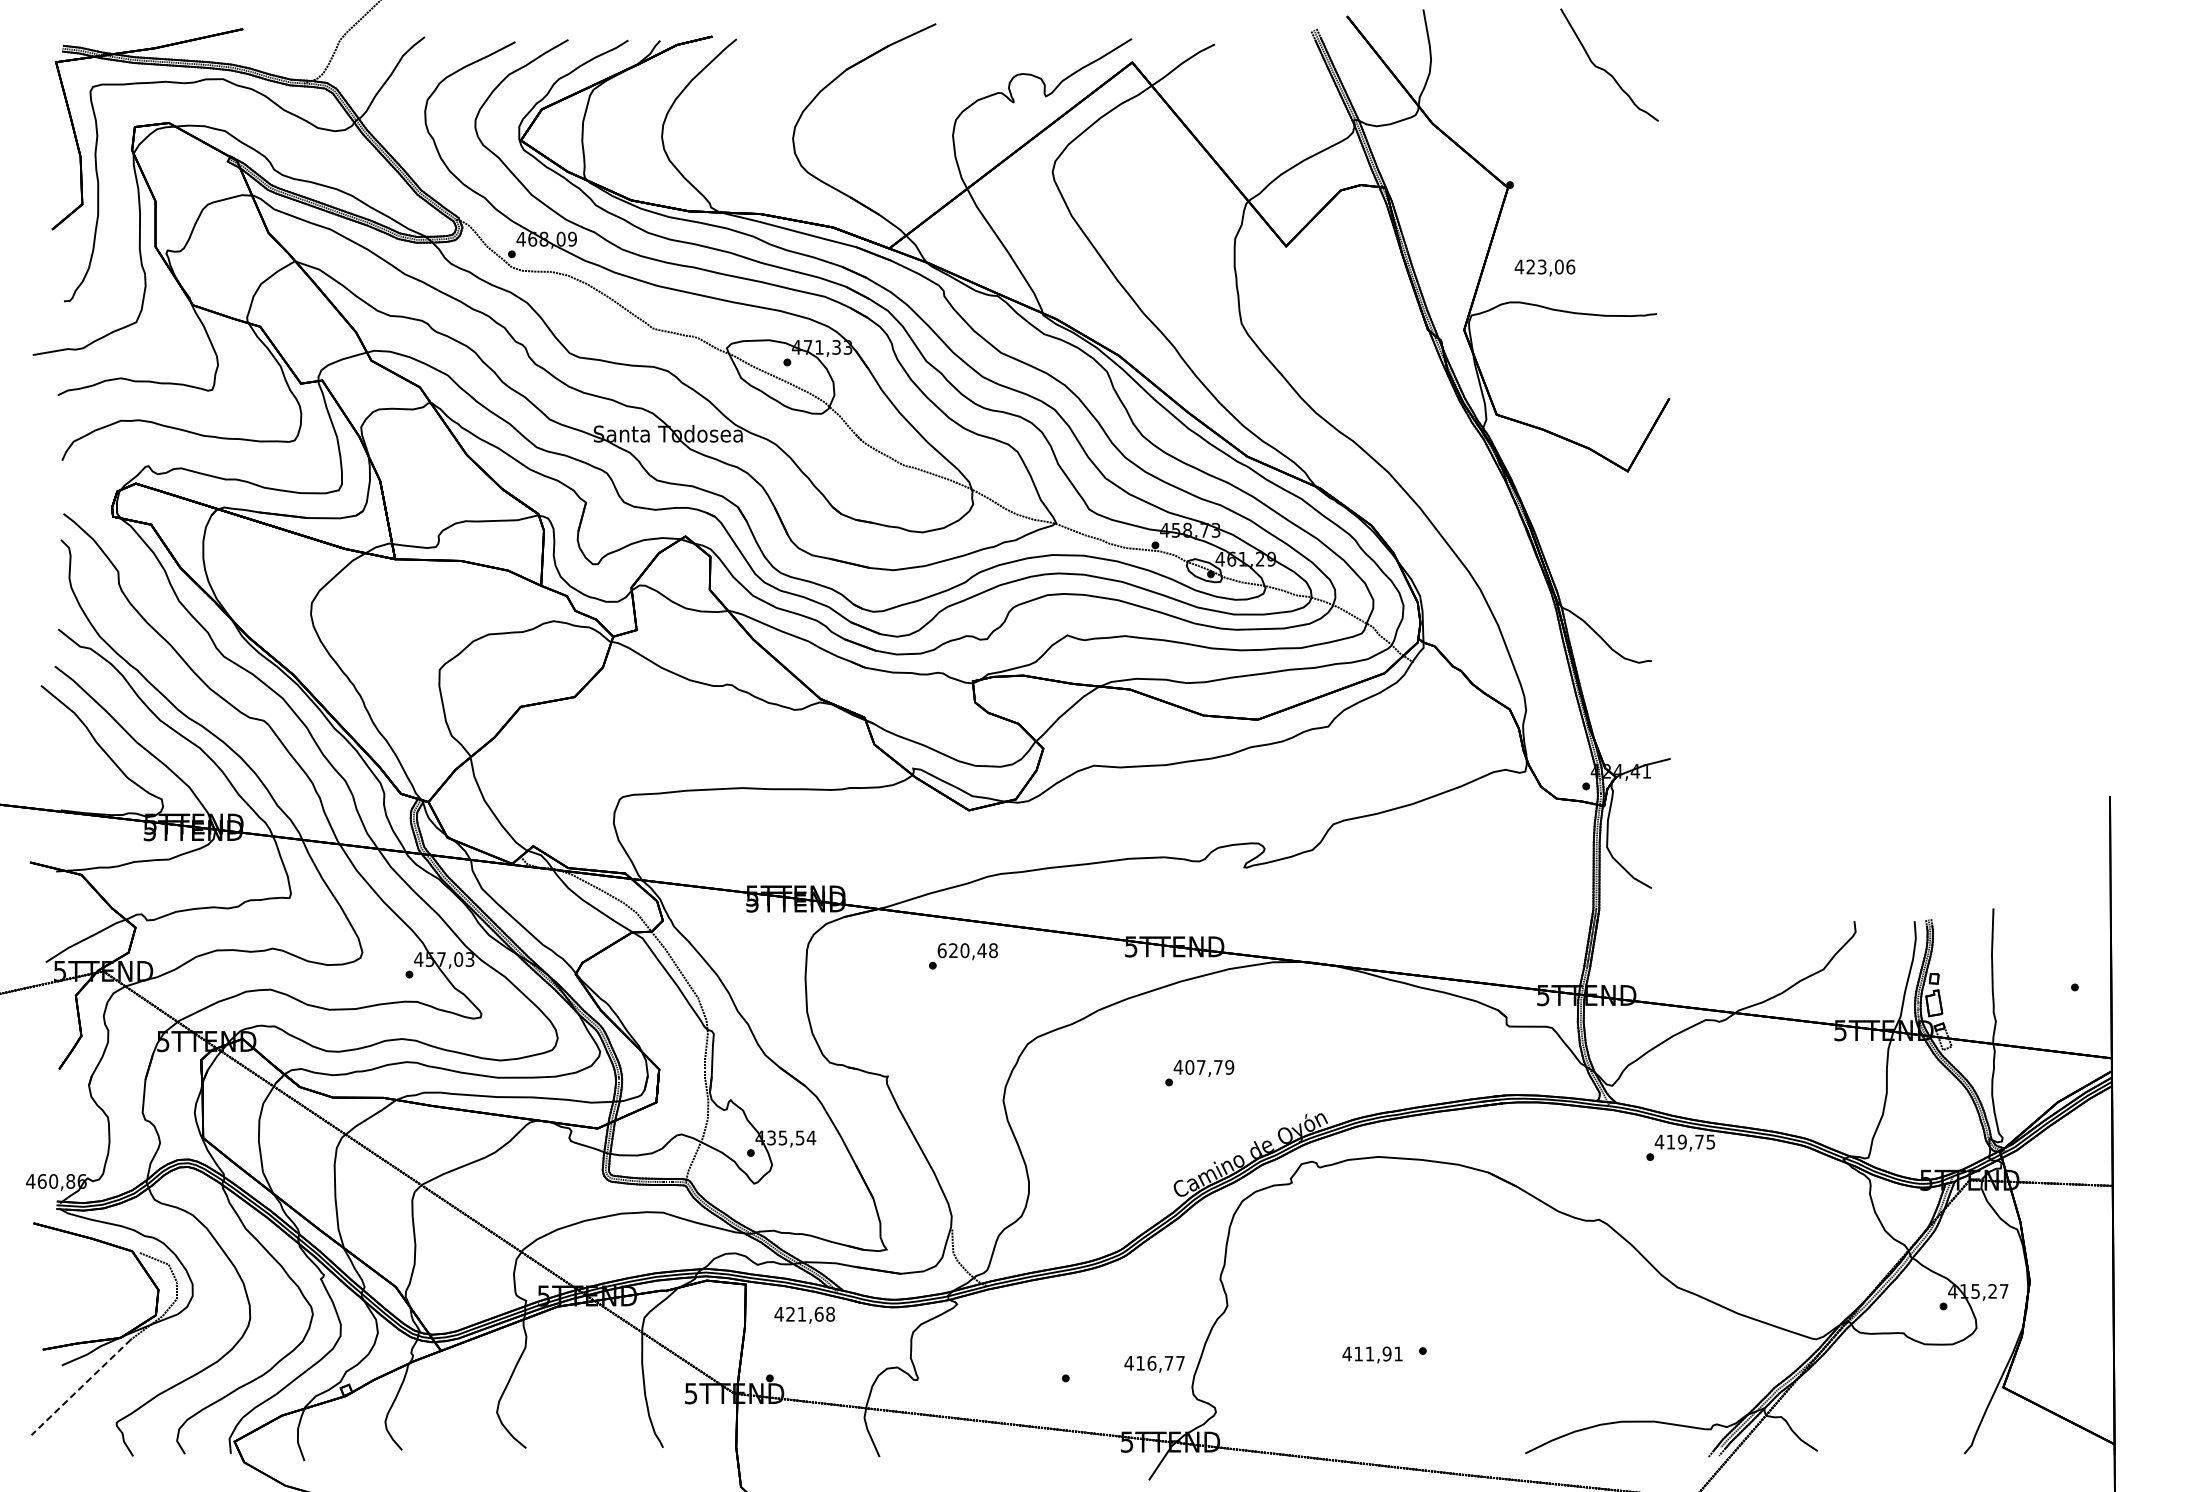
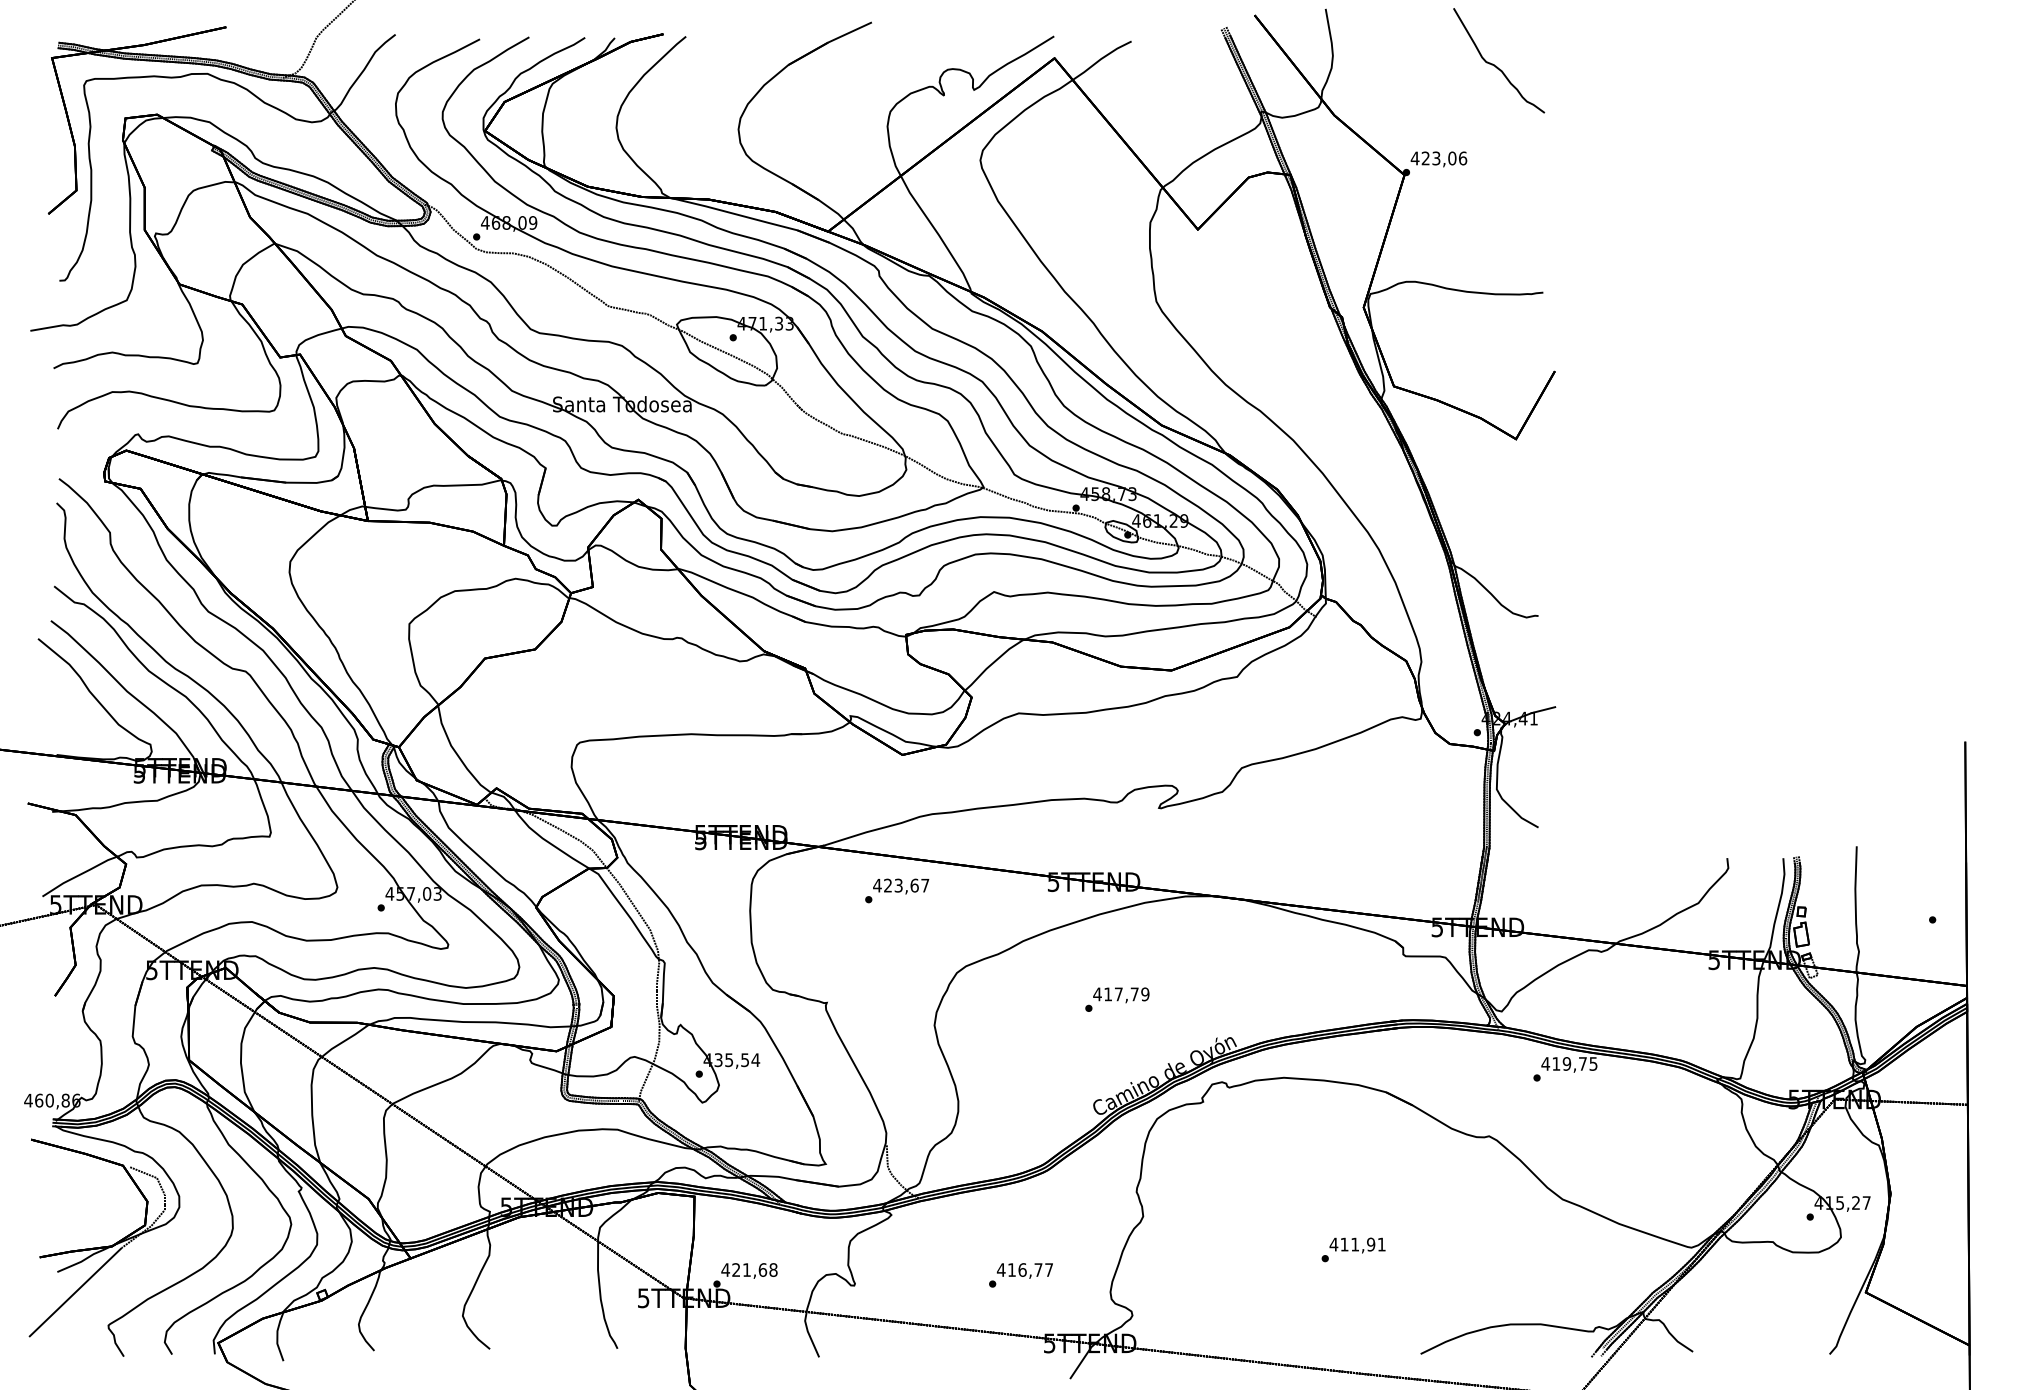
text: (1544, 267) -> (1438, 158), moved
text: (967, 950) -> (901, 885), 620,48 -> 423,67
text: (1189, 1067) -> (1107, 994), 407,79 -> 417,79
text: (804, 1314) -> (749, 1270), moved
text: (1372, 1354) -> (1357, 1245), moved
text: (1154, 1363) -> (1024, 1270), moved
line: (80, 1387) -> (74, 1292), dashed -> solid

